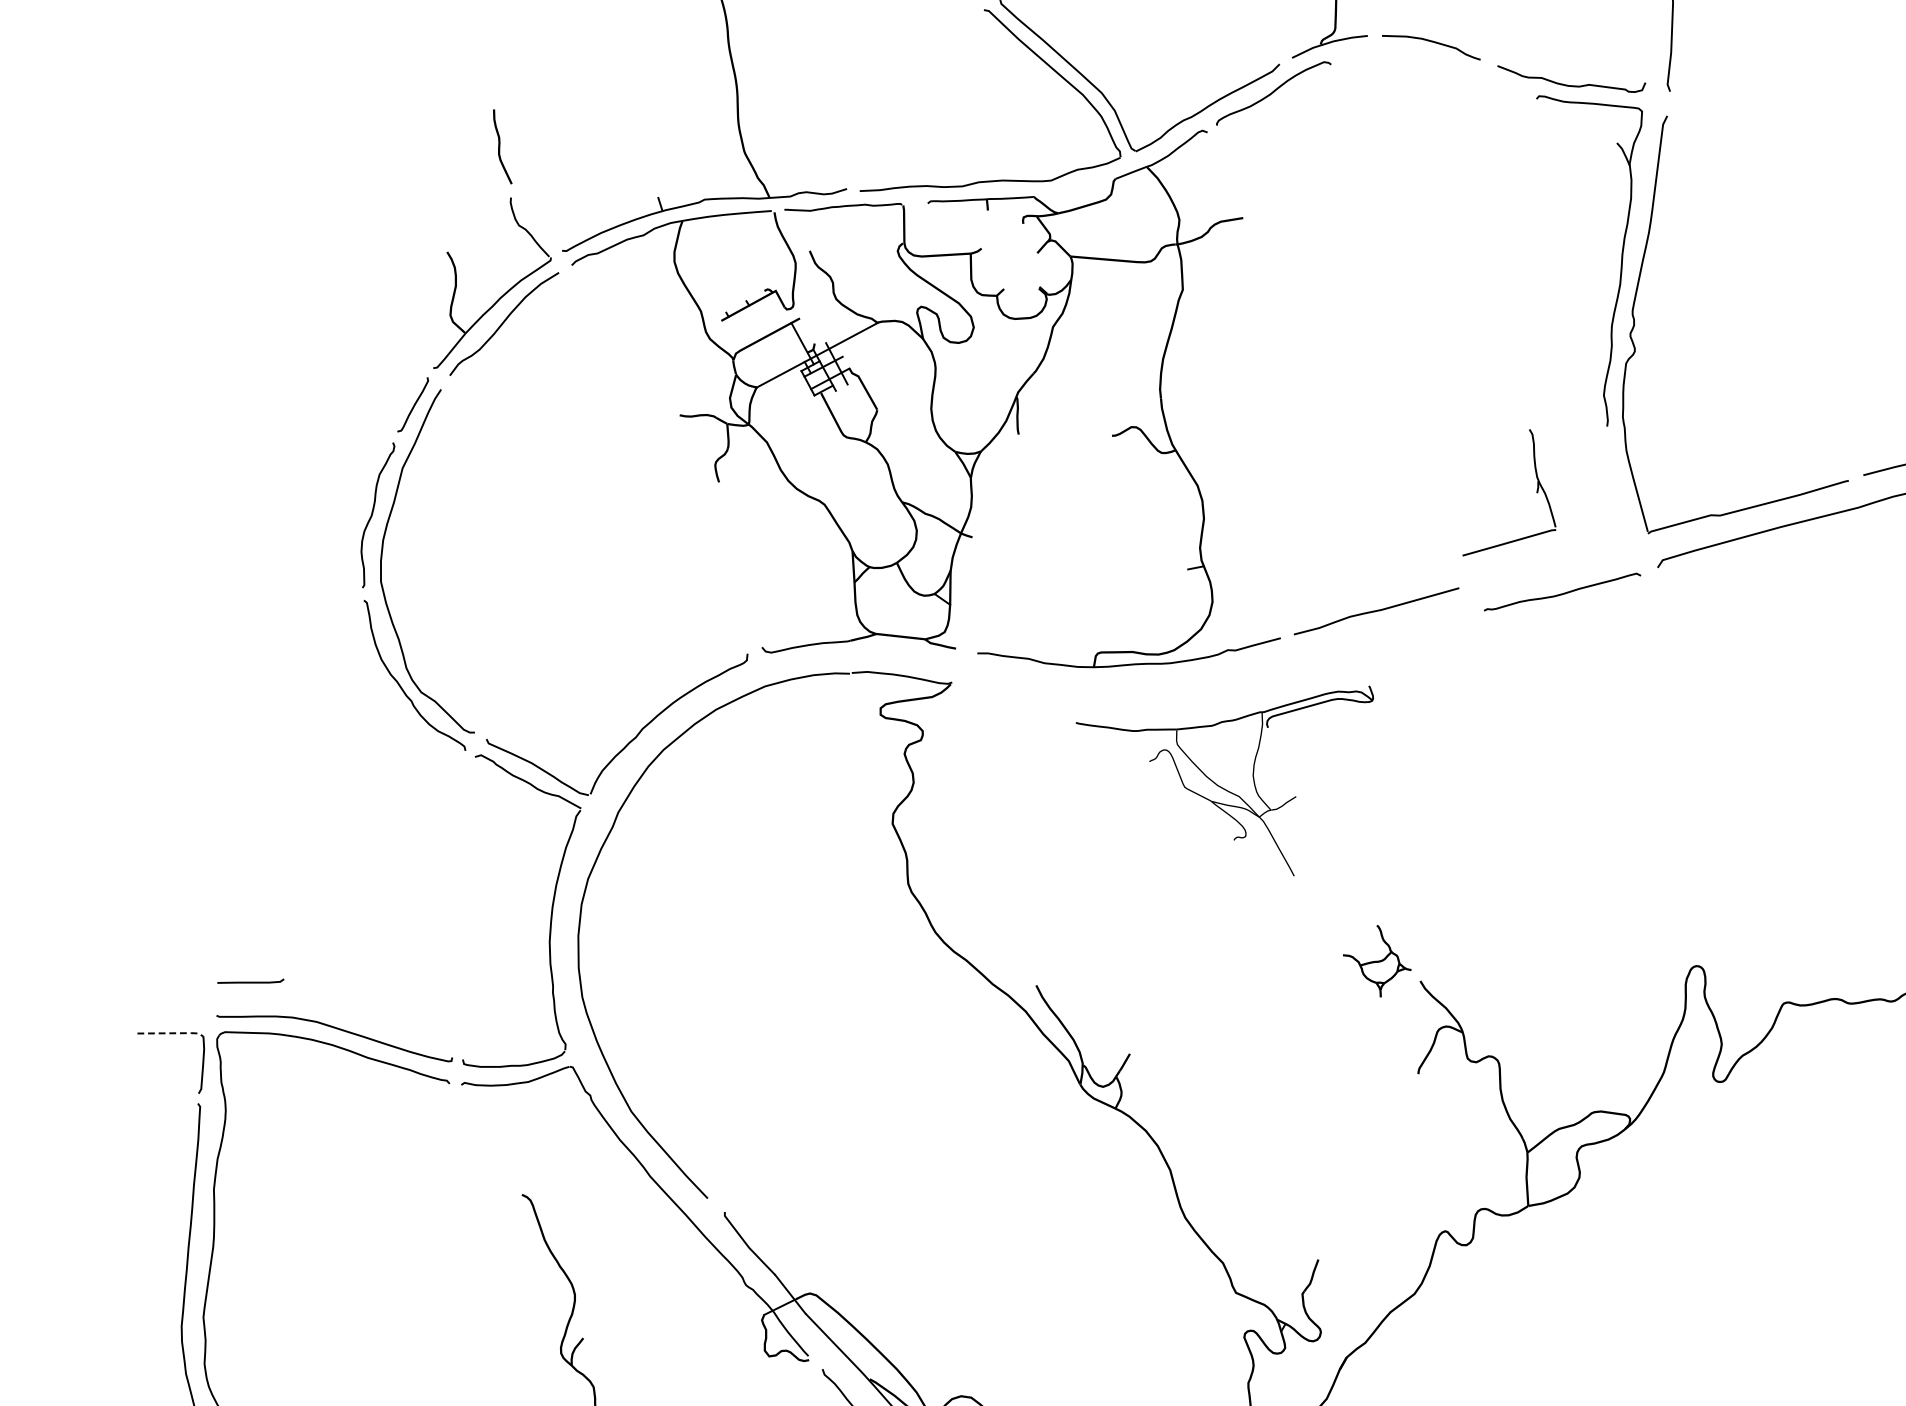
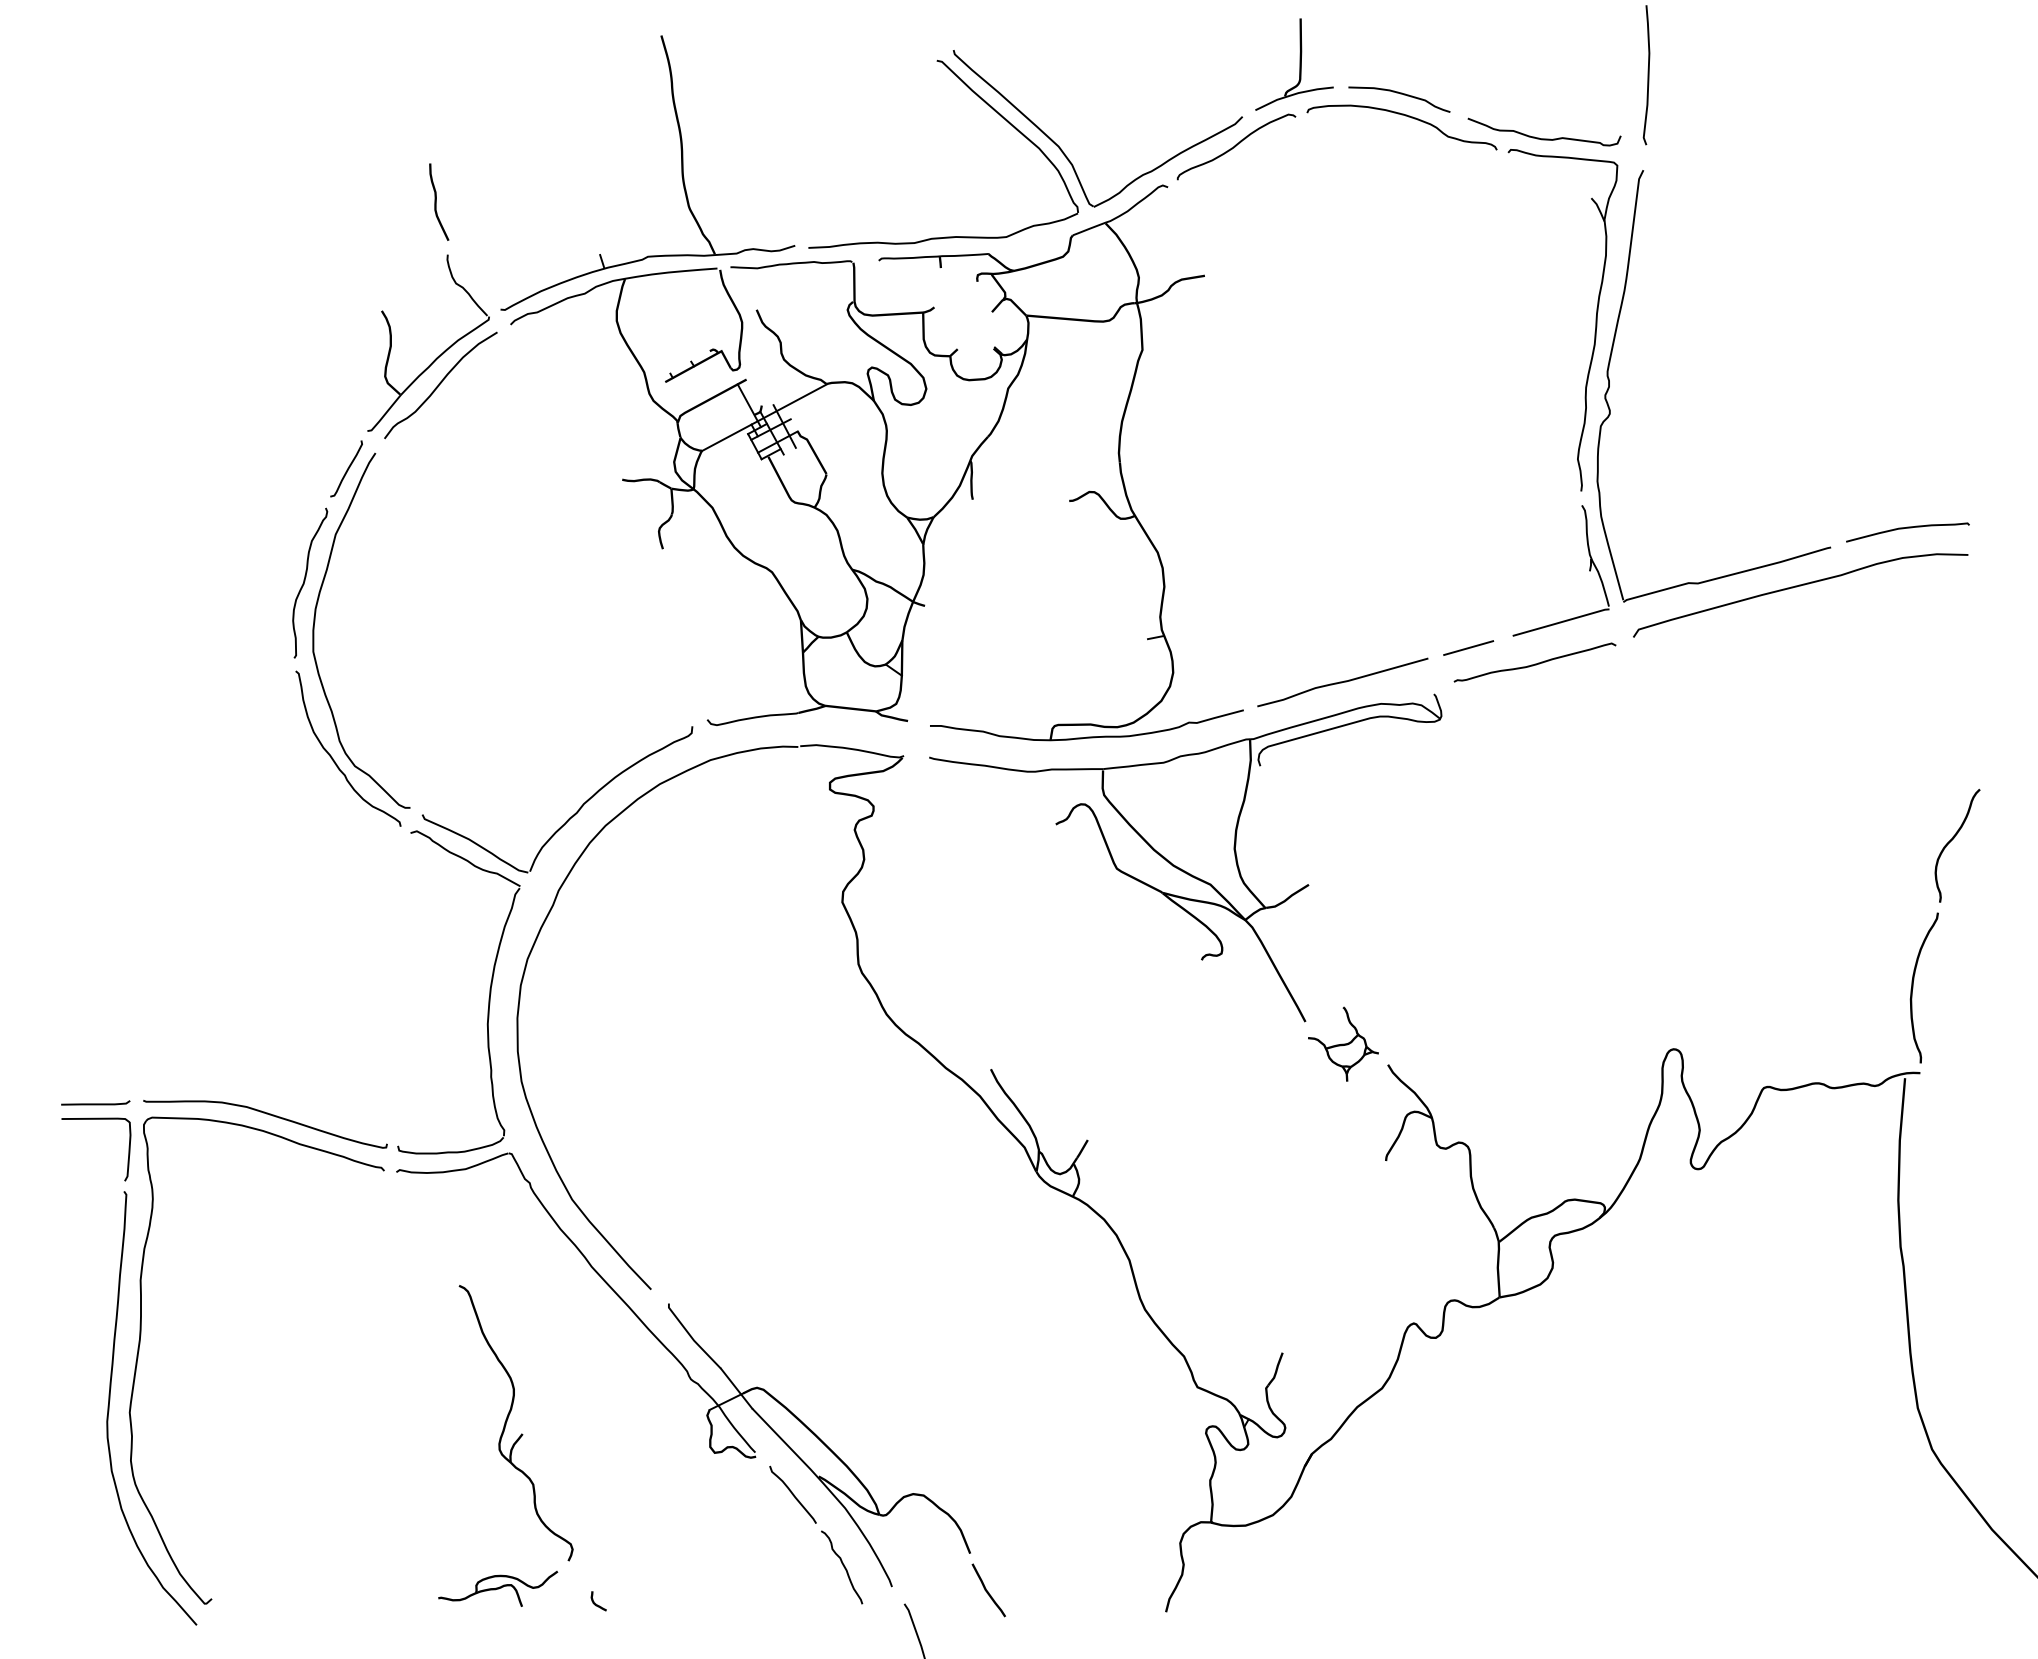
curve: (1437, 63) -> (1405, 116), added
part: (1536, 492) -> (1589, 570), moved
line: (1498, 578) -> (1468, 648), added
part: (1224, 780) -> (1185, 857), size x1.67
curve: (250, 981) -> (95, 1103), moved
line: (173, 1033) -> (98, 1118), dashed -> solid

